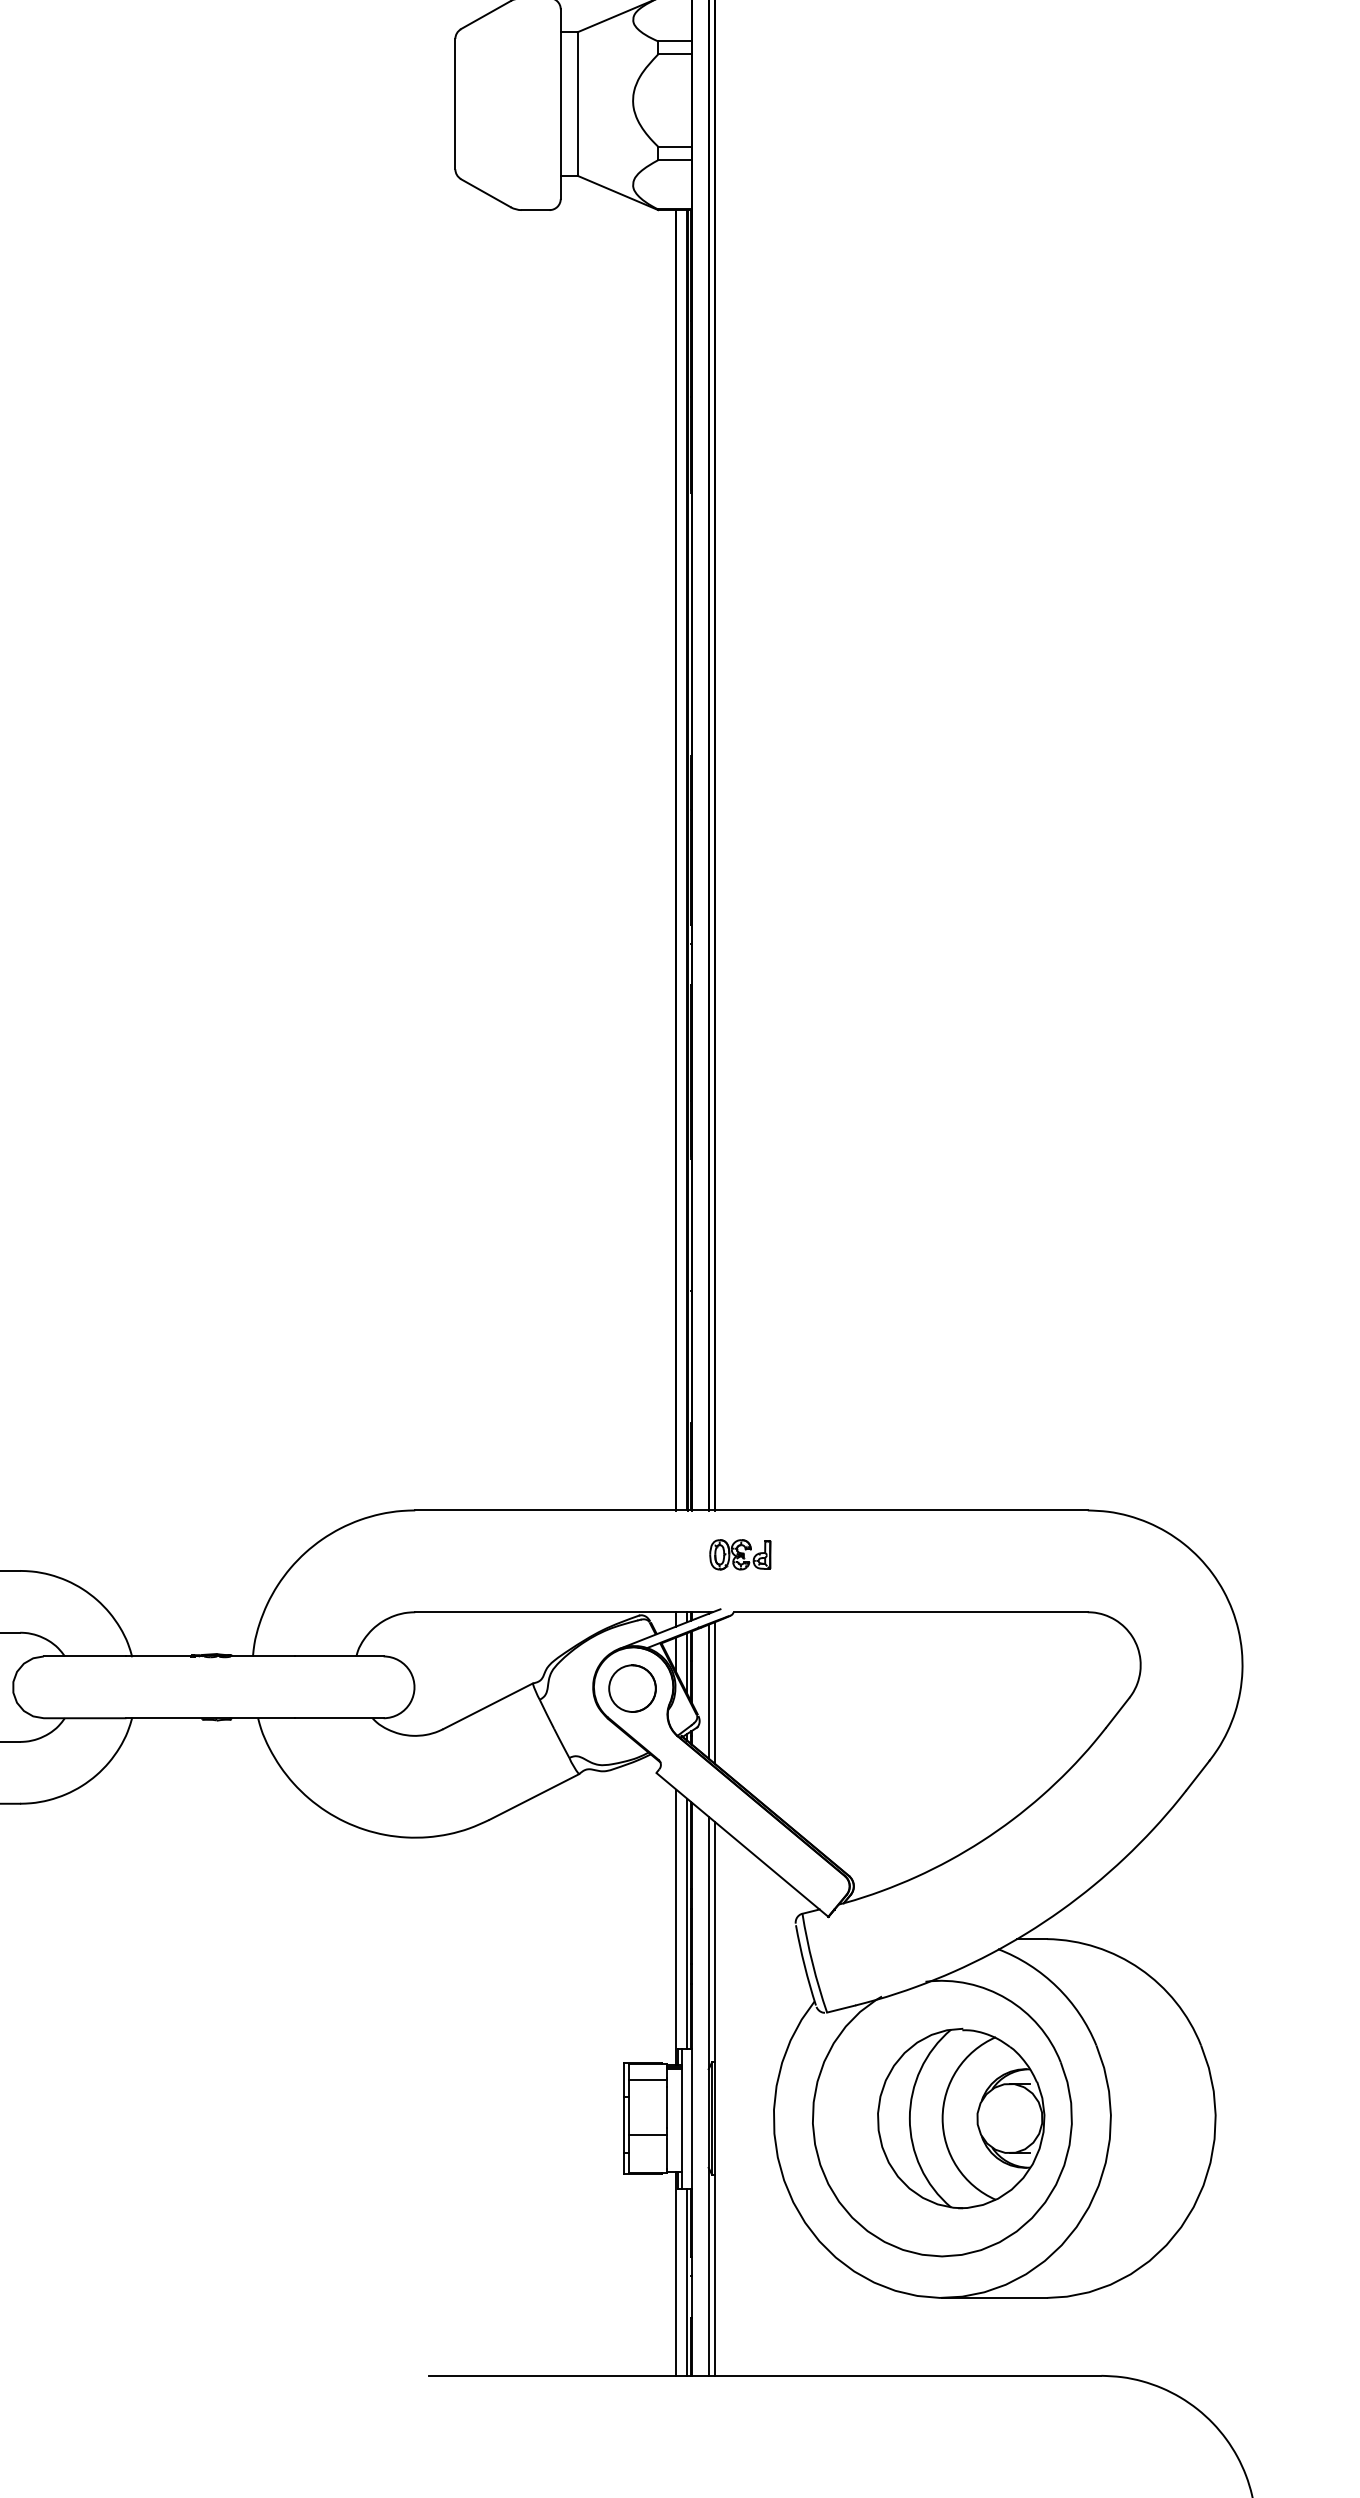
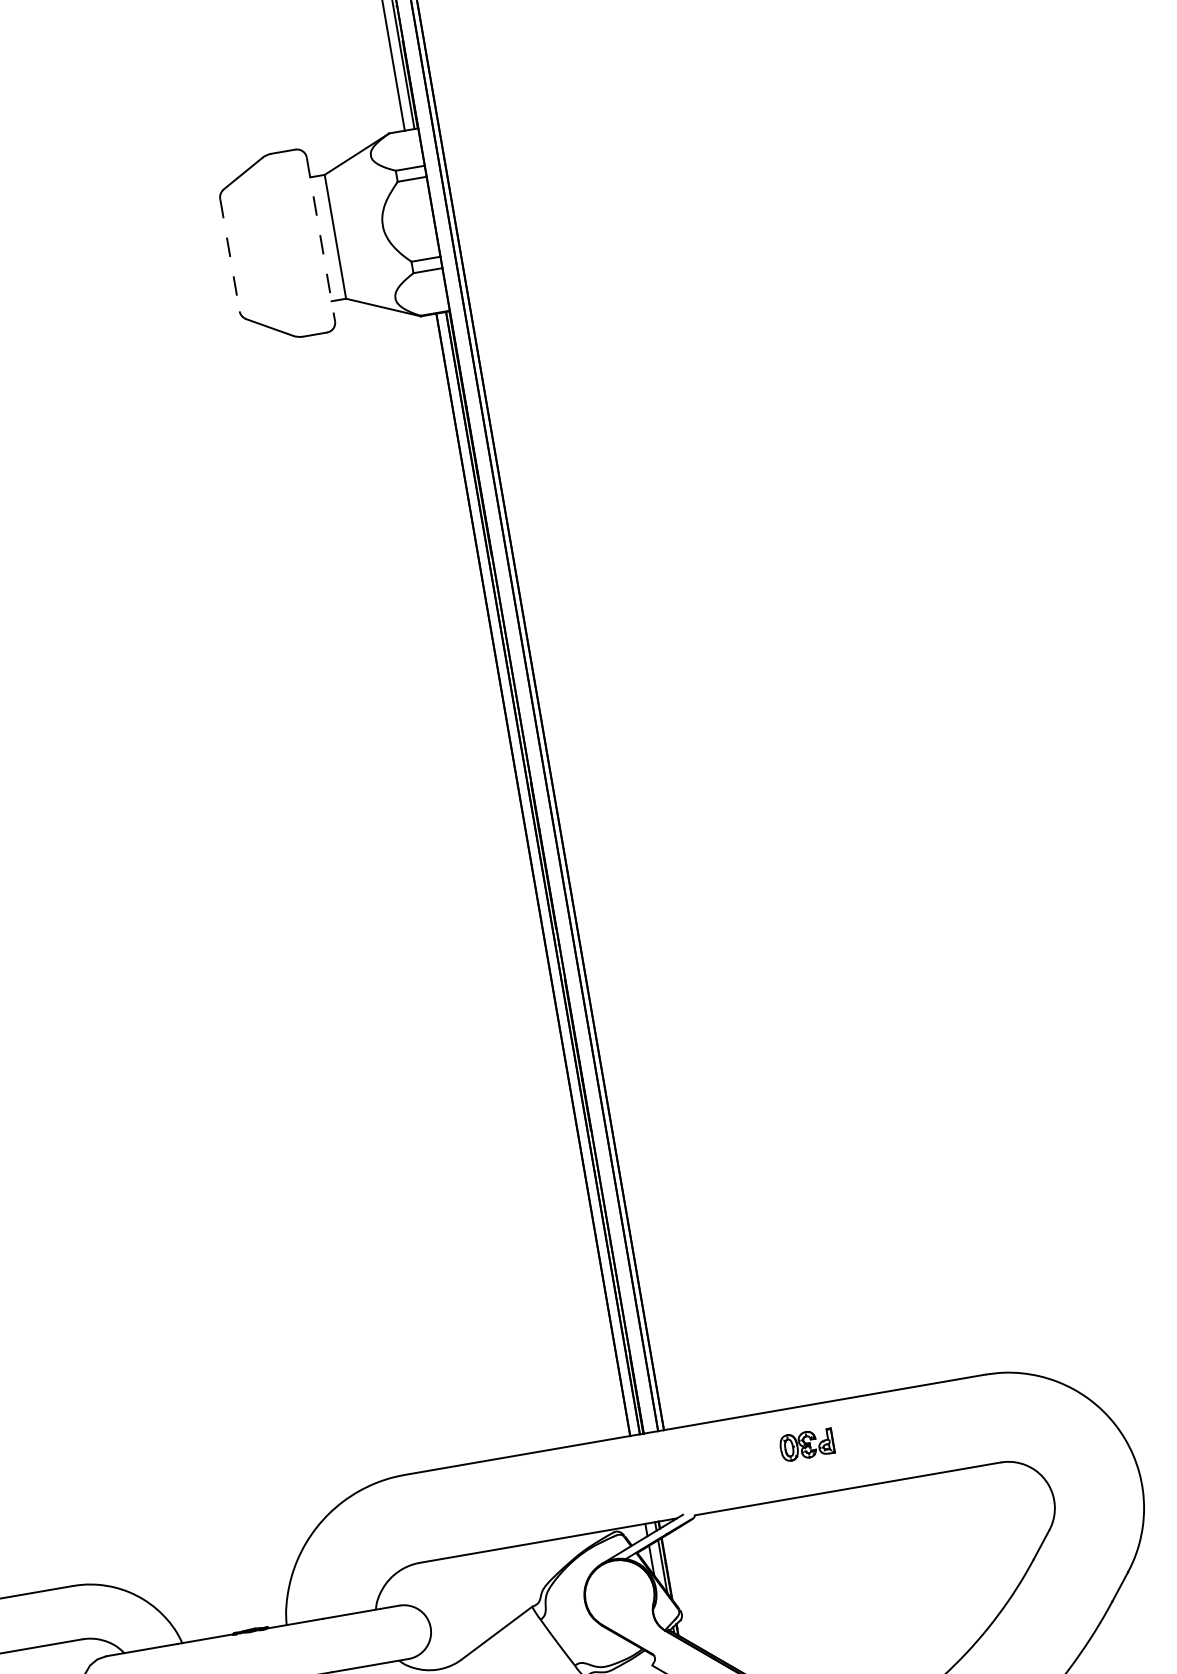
line: (455, 104) -> (230, 255), solid -> dashed
line: (560, 104) -> (320, 239), solid -> dashed
part: (740, 1554) -> (807, 1444), moved
circle: (632, 1688) -> (619, 1596), removed
line: (708, 1691) -> (685, 1587), removed
line: (715, 1693) -> (691, 1588), removed

